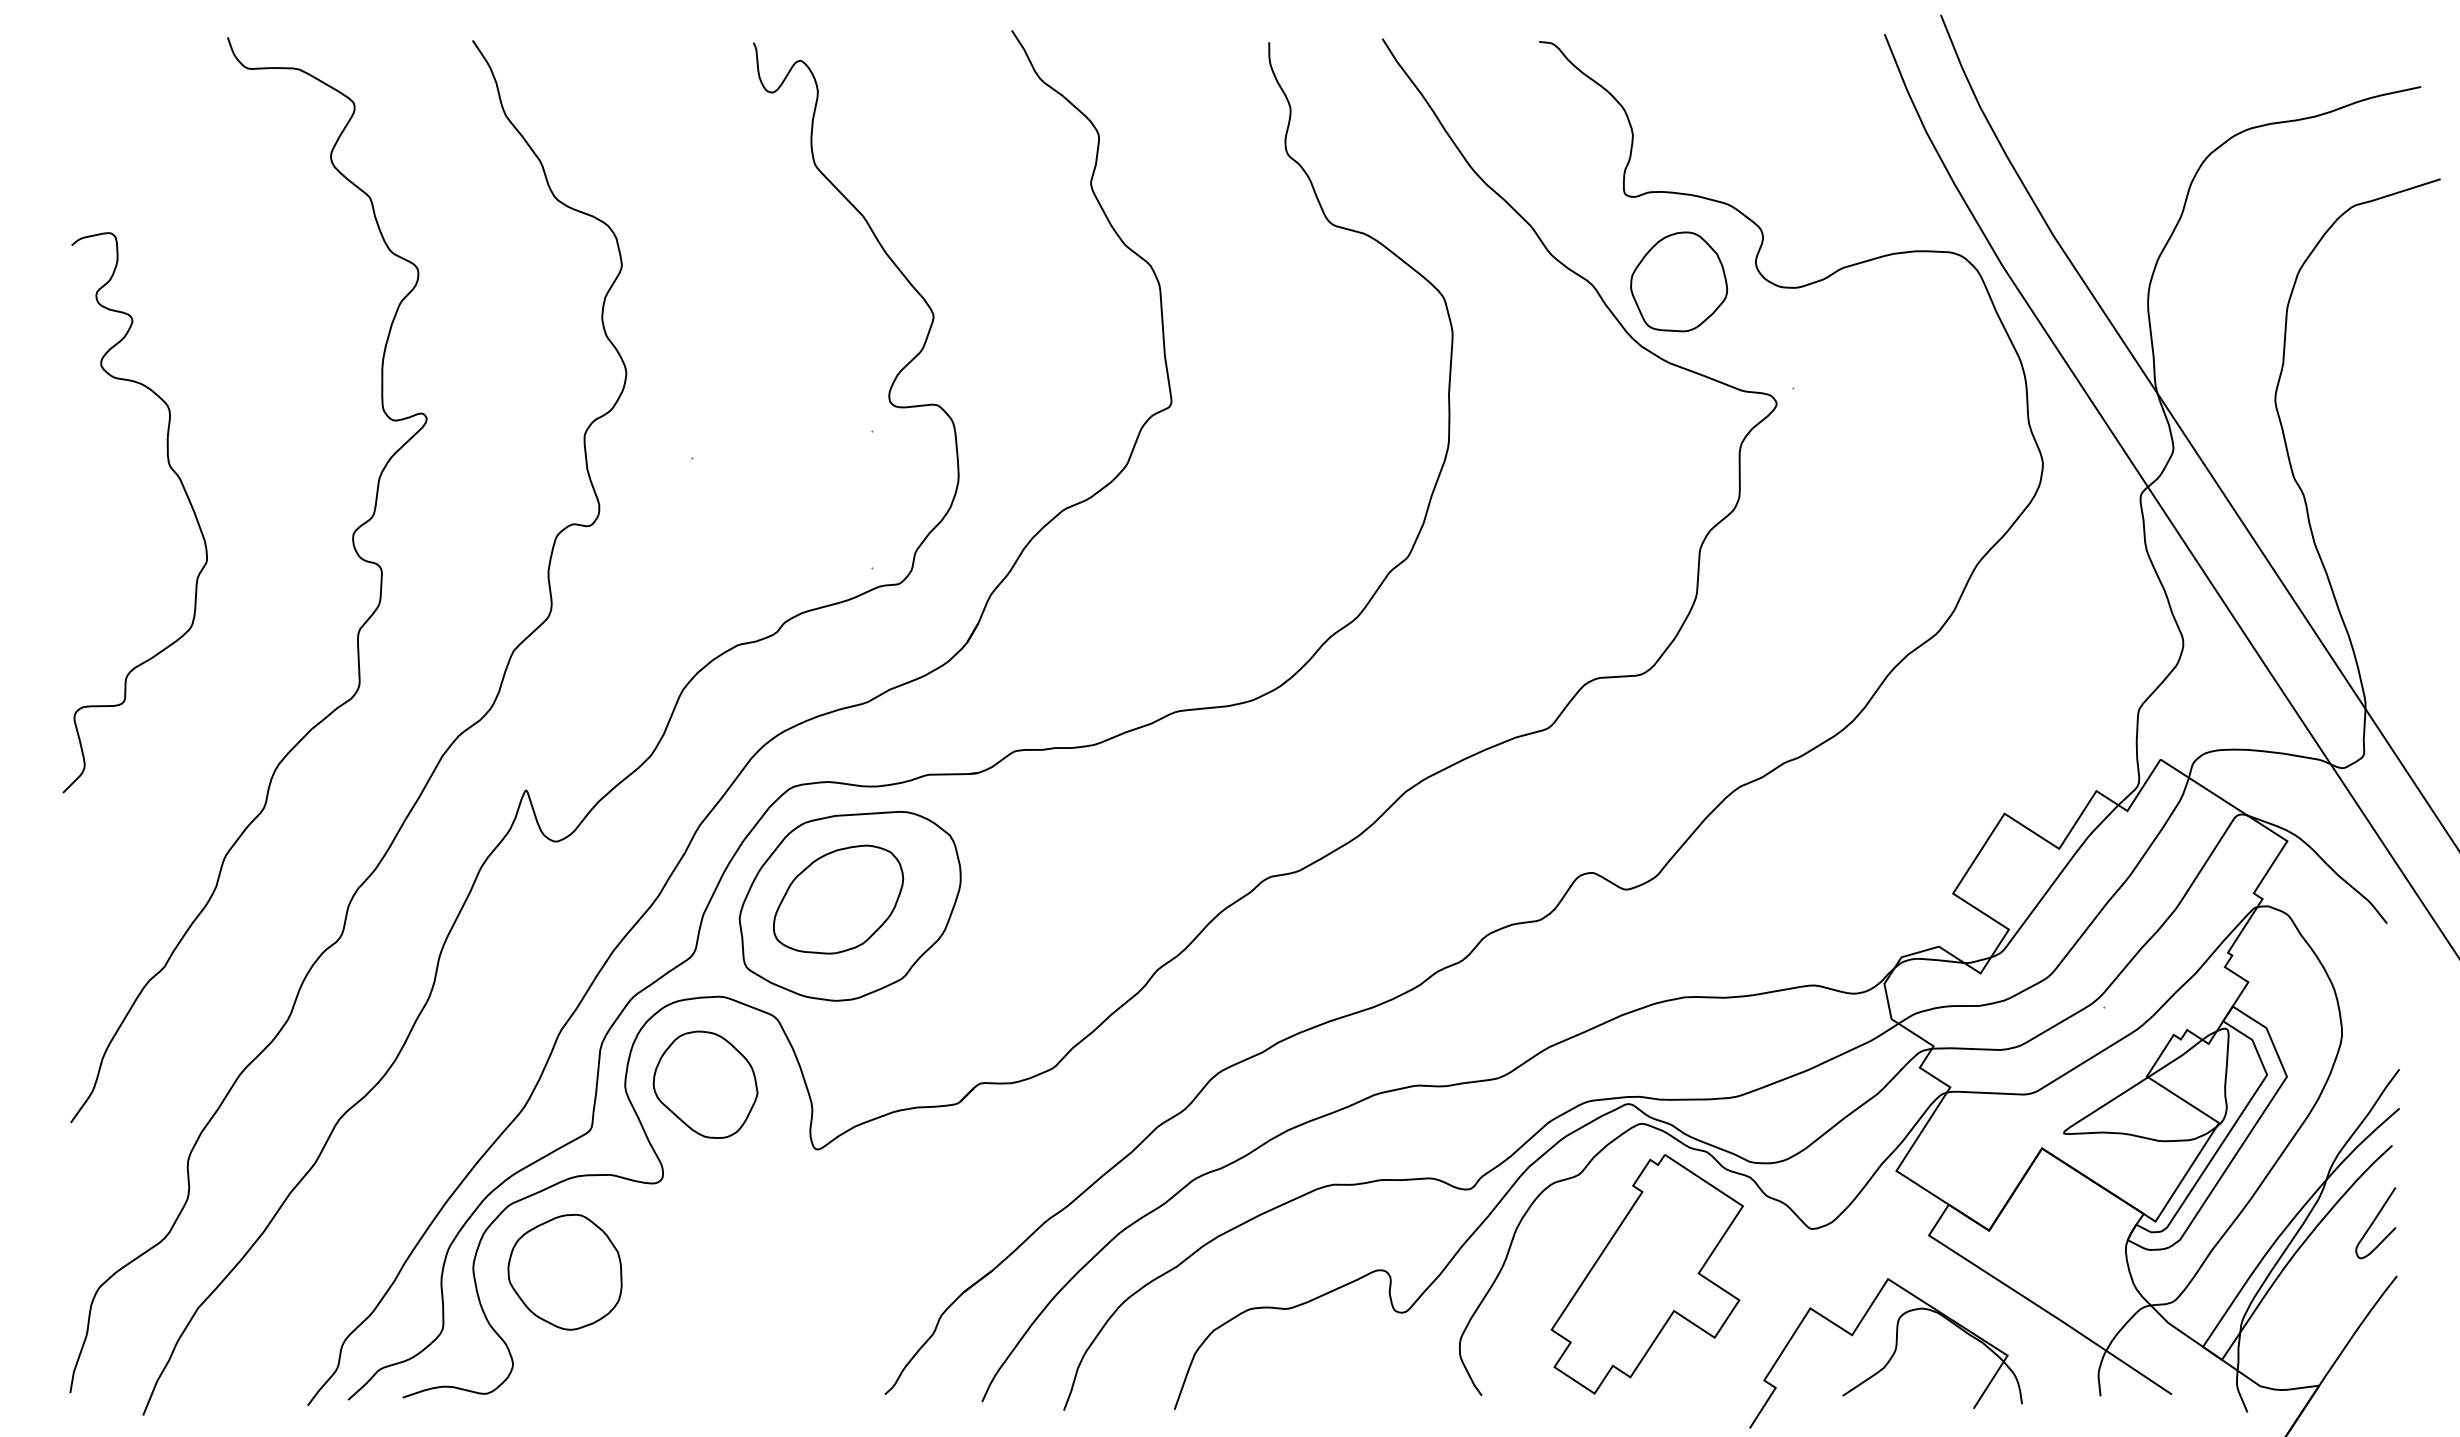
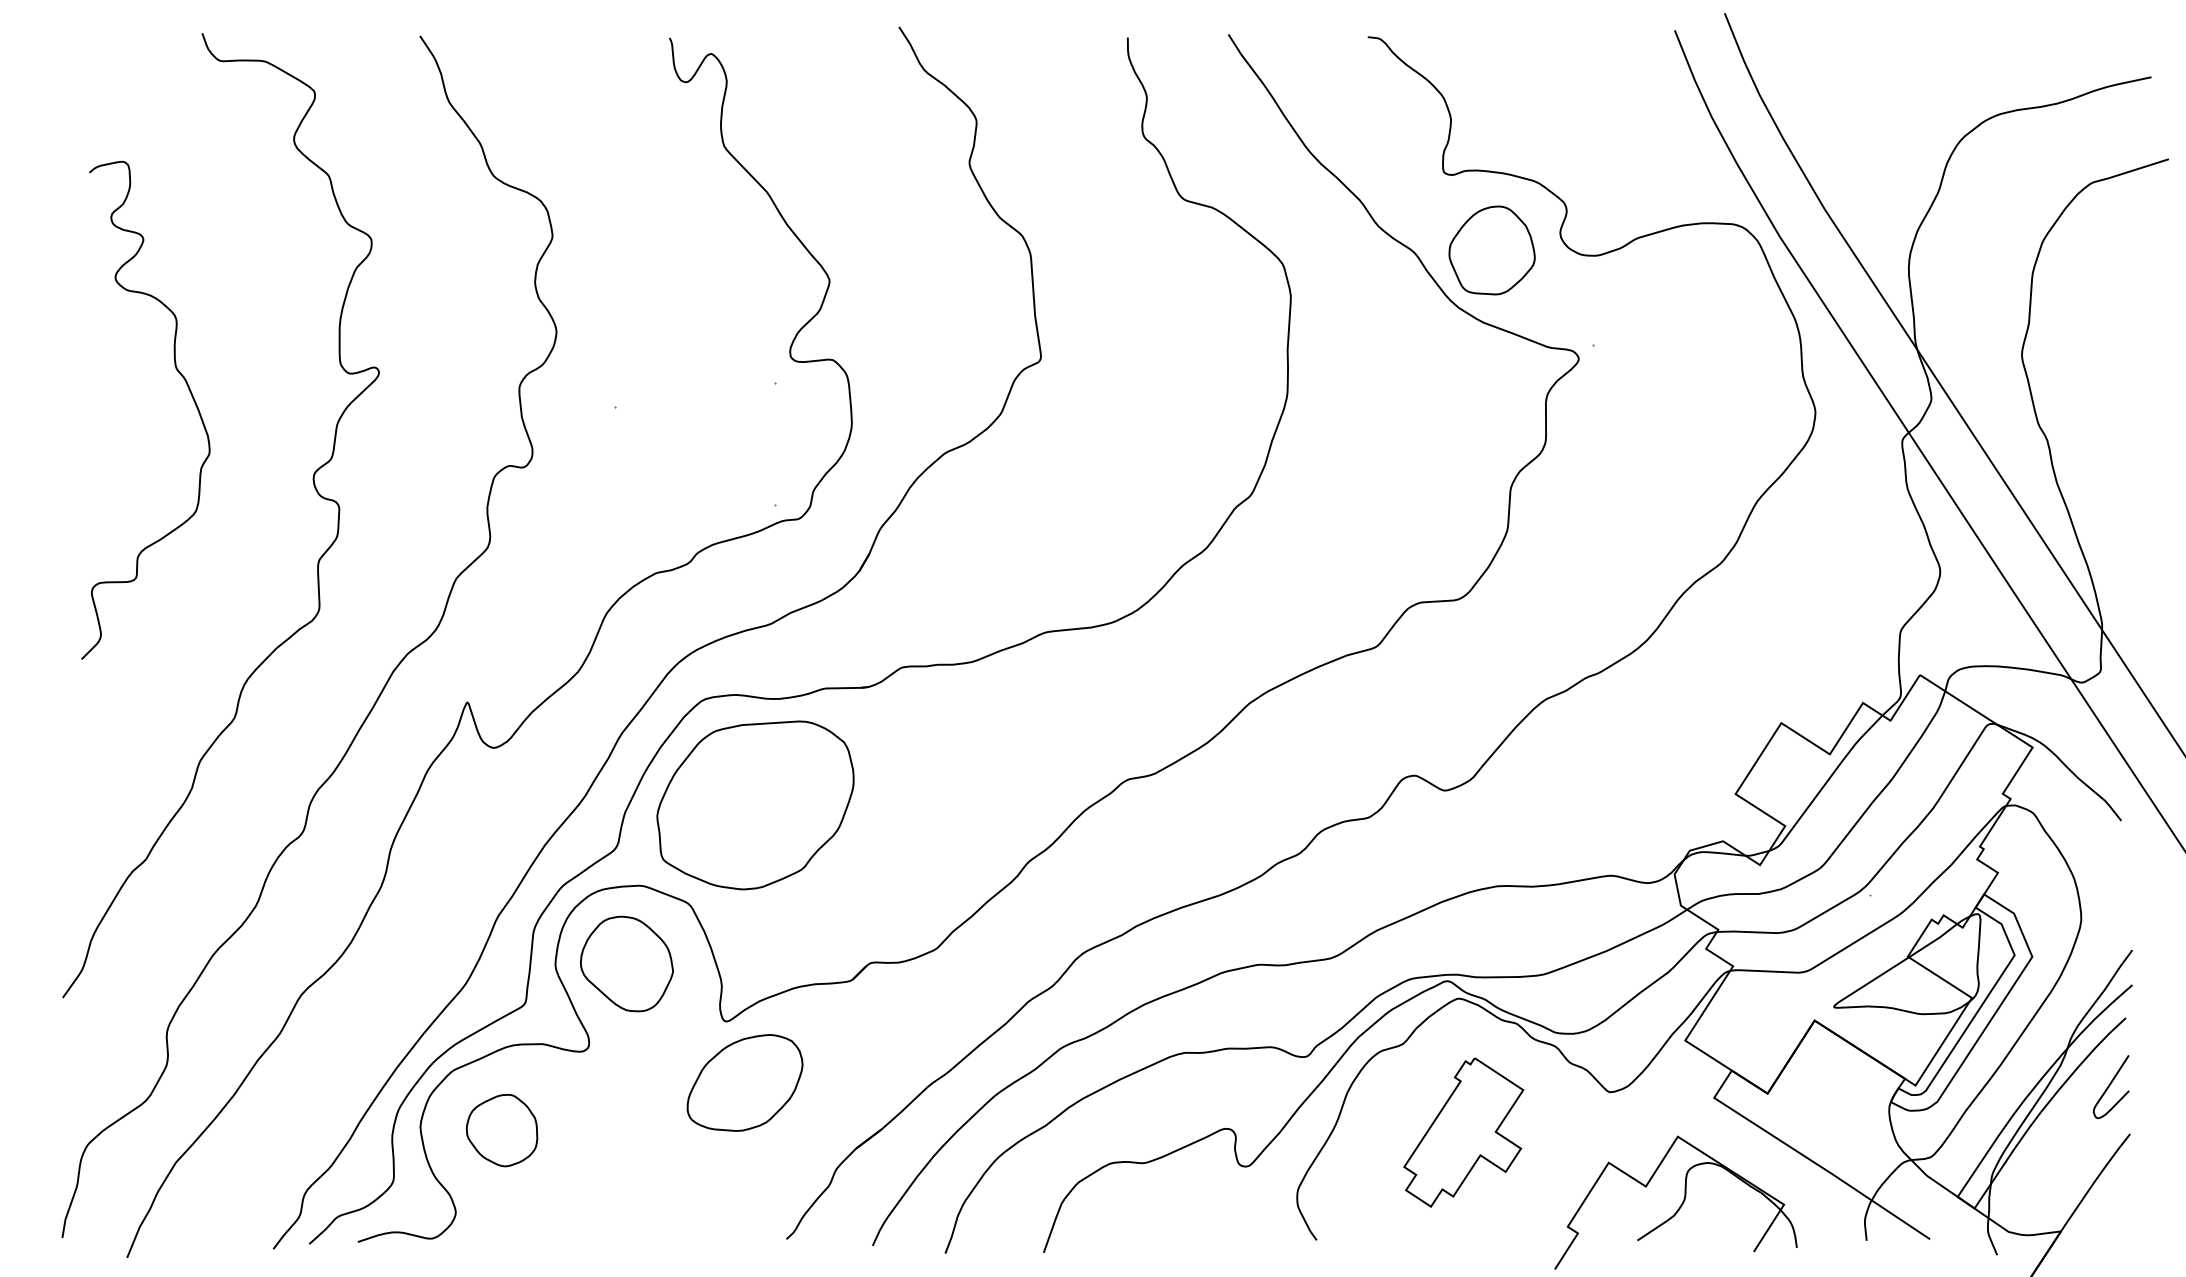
curve: (184, 492) -> (189, 392), moved
part: (838, 899) -> (745, 1082), moved
part: (564, 1271) -> (501, 1129), size x0.7
part: (1646, 1274) -> (1463, 1132), size x0.7

